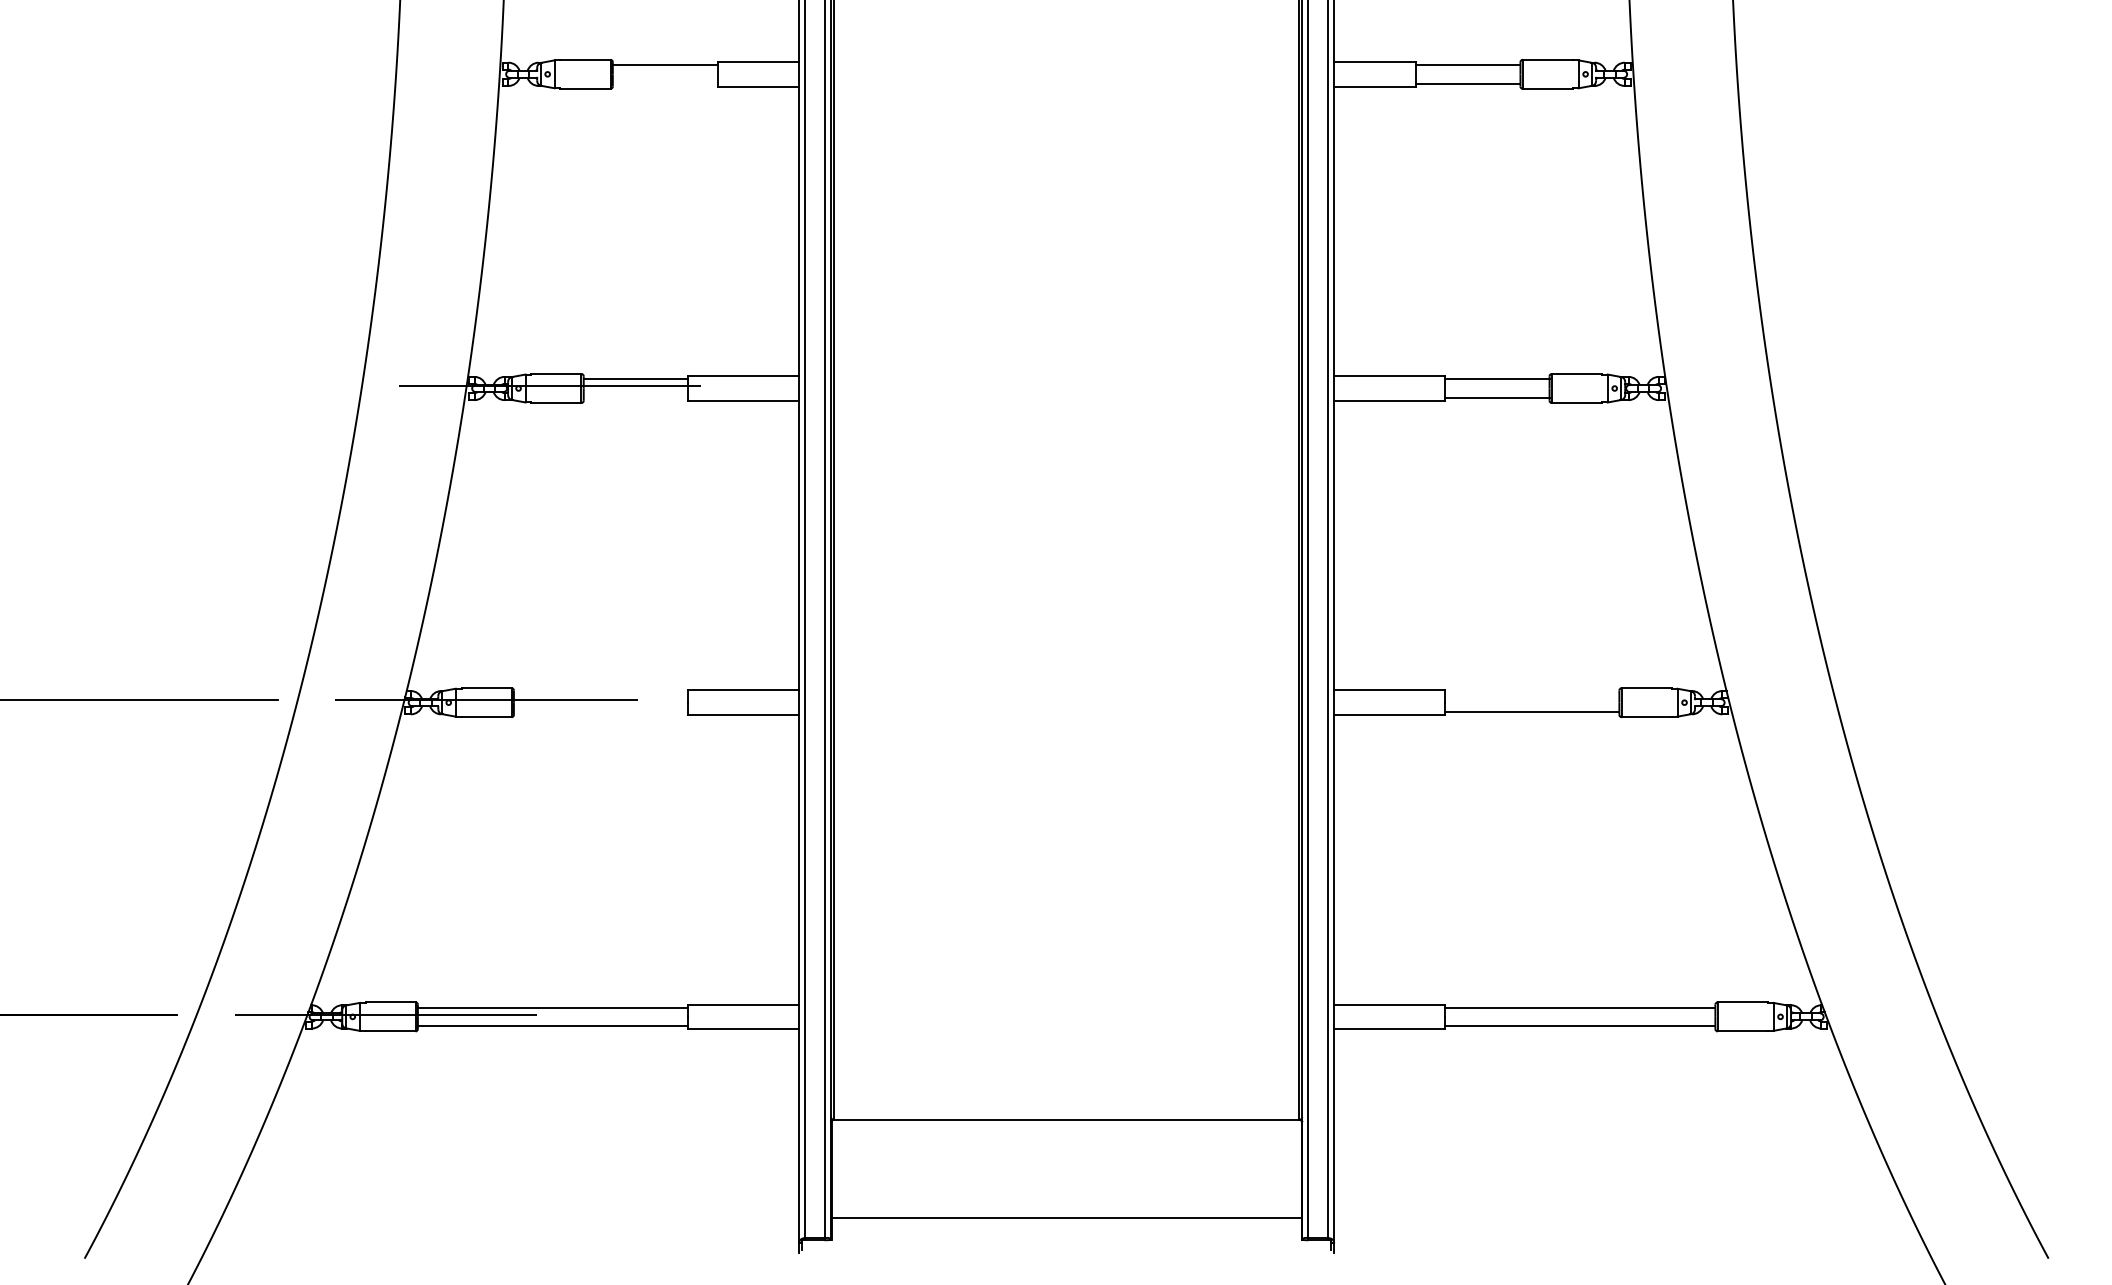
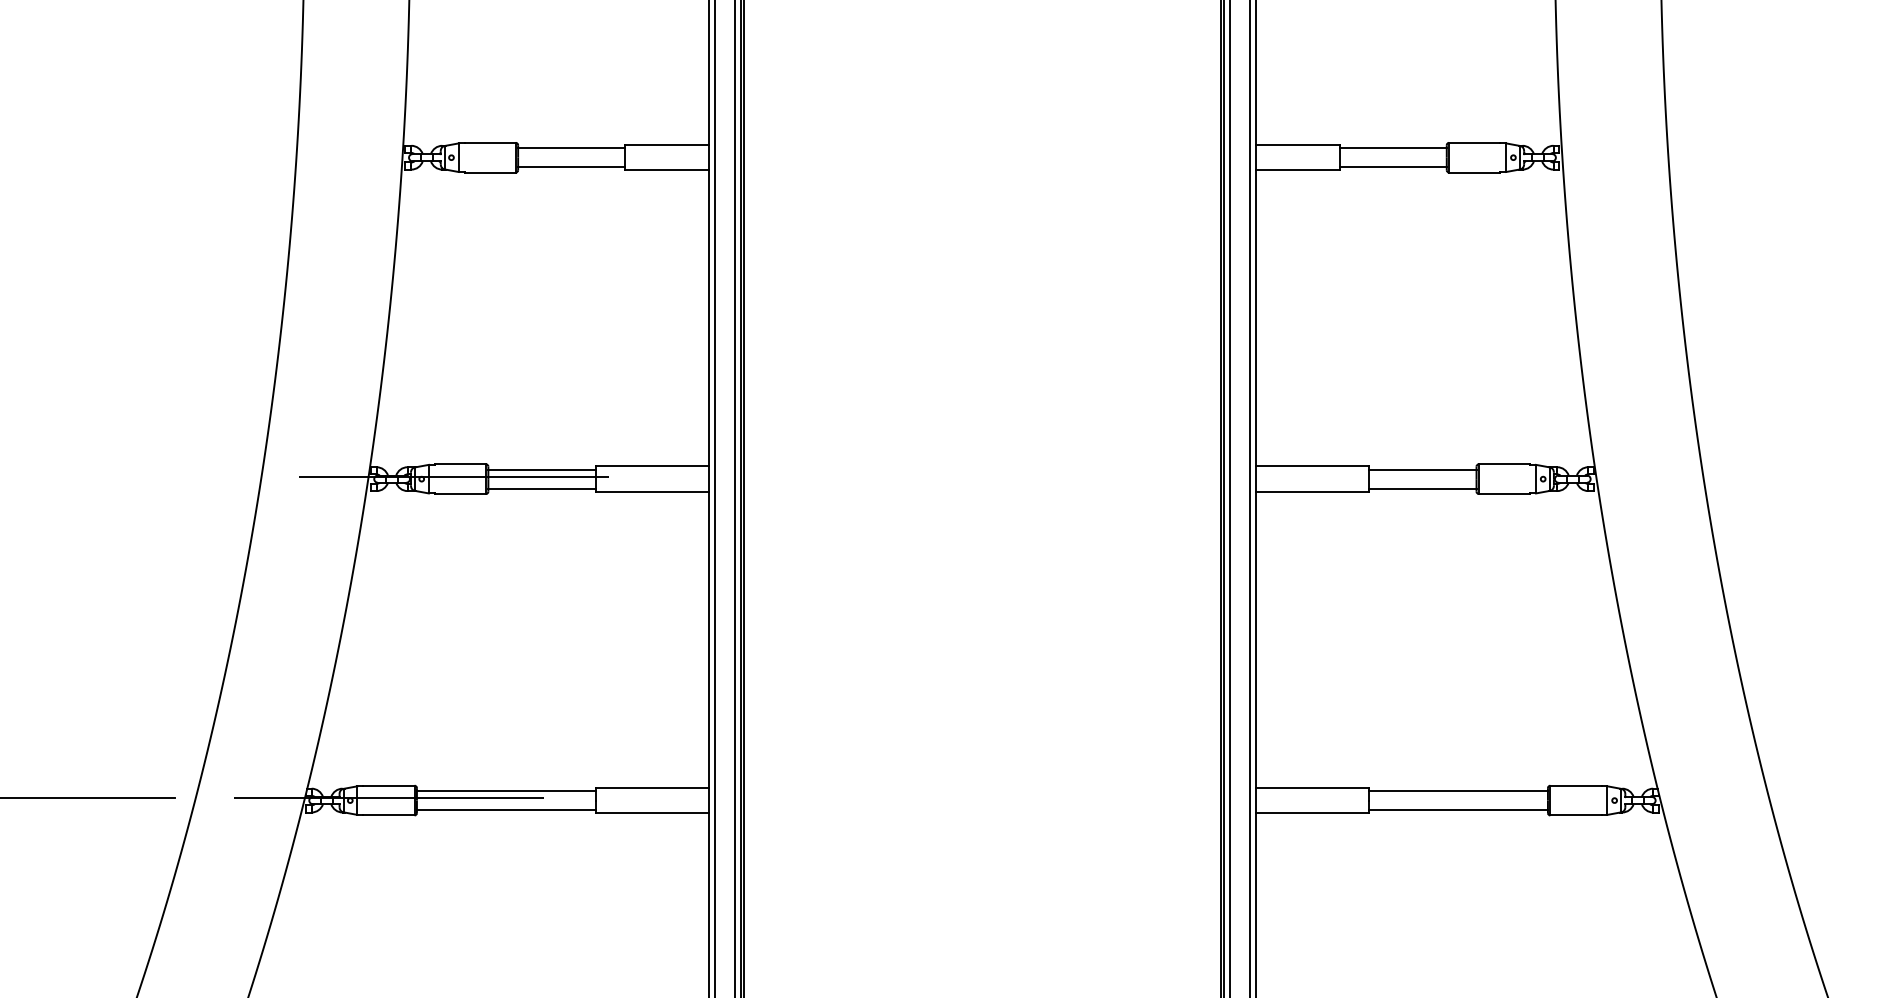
line: (664, 83) -> (571, 167), added
line: (635, 397) -> (541, 488), added
line: (600, 693) -> (505, 791), added
line: (1531, 693) -> (1458, 791), added
line: (600, 712) -> (505, 810), added

